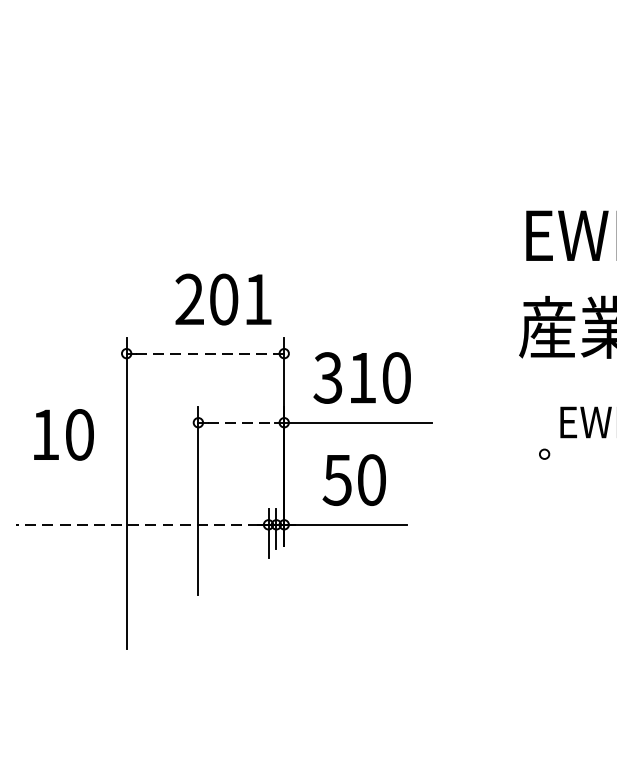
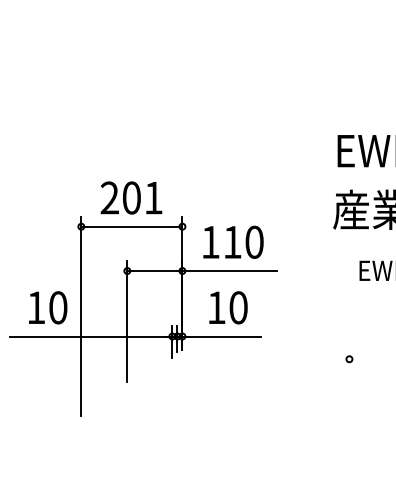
text: (223, 298) -> (131, 197), moved
line: (206, 353) -> (132, 226), dashed -> solid
text: (327, 376) -> (210, 241), 310 -> 110
line: (242, 423) -> (155, 271), dashed -> solid
text: (64, 434) -> (48, 307), moved
circle: (544, 454) -> (349, 359), moved
text: (337, 479) -> (216, 307), 50 -> 10
line: (137, 524) -> (88, 336), dashed -> solid

